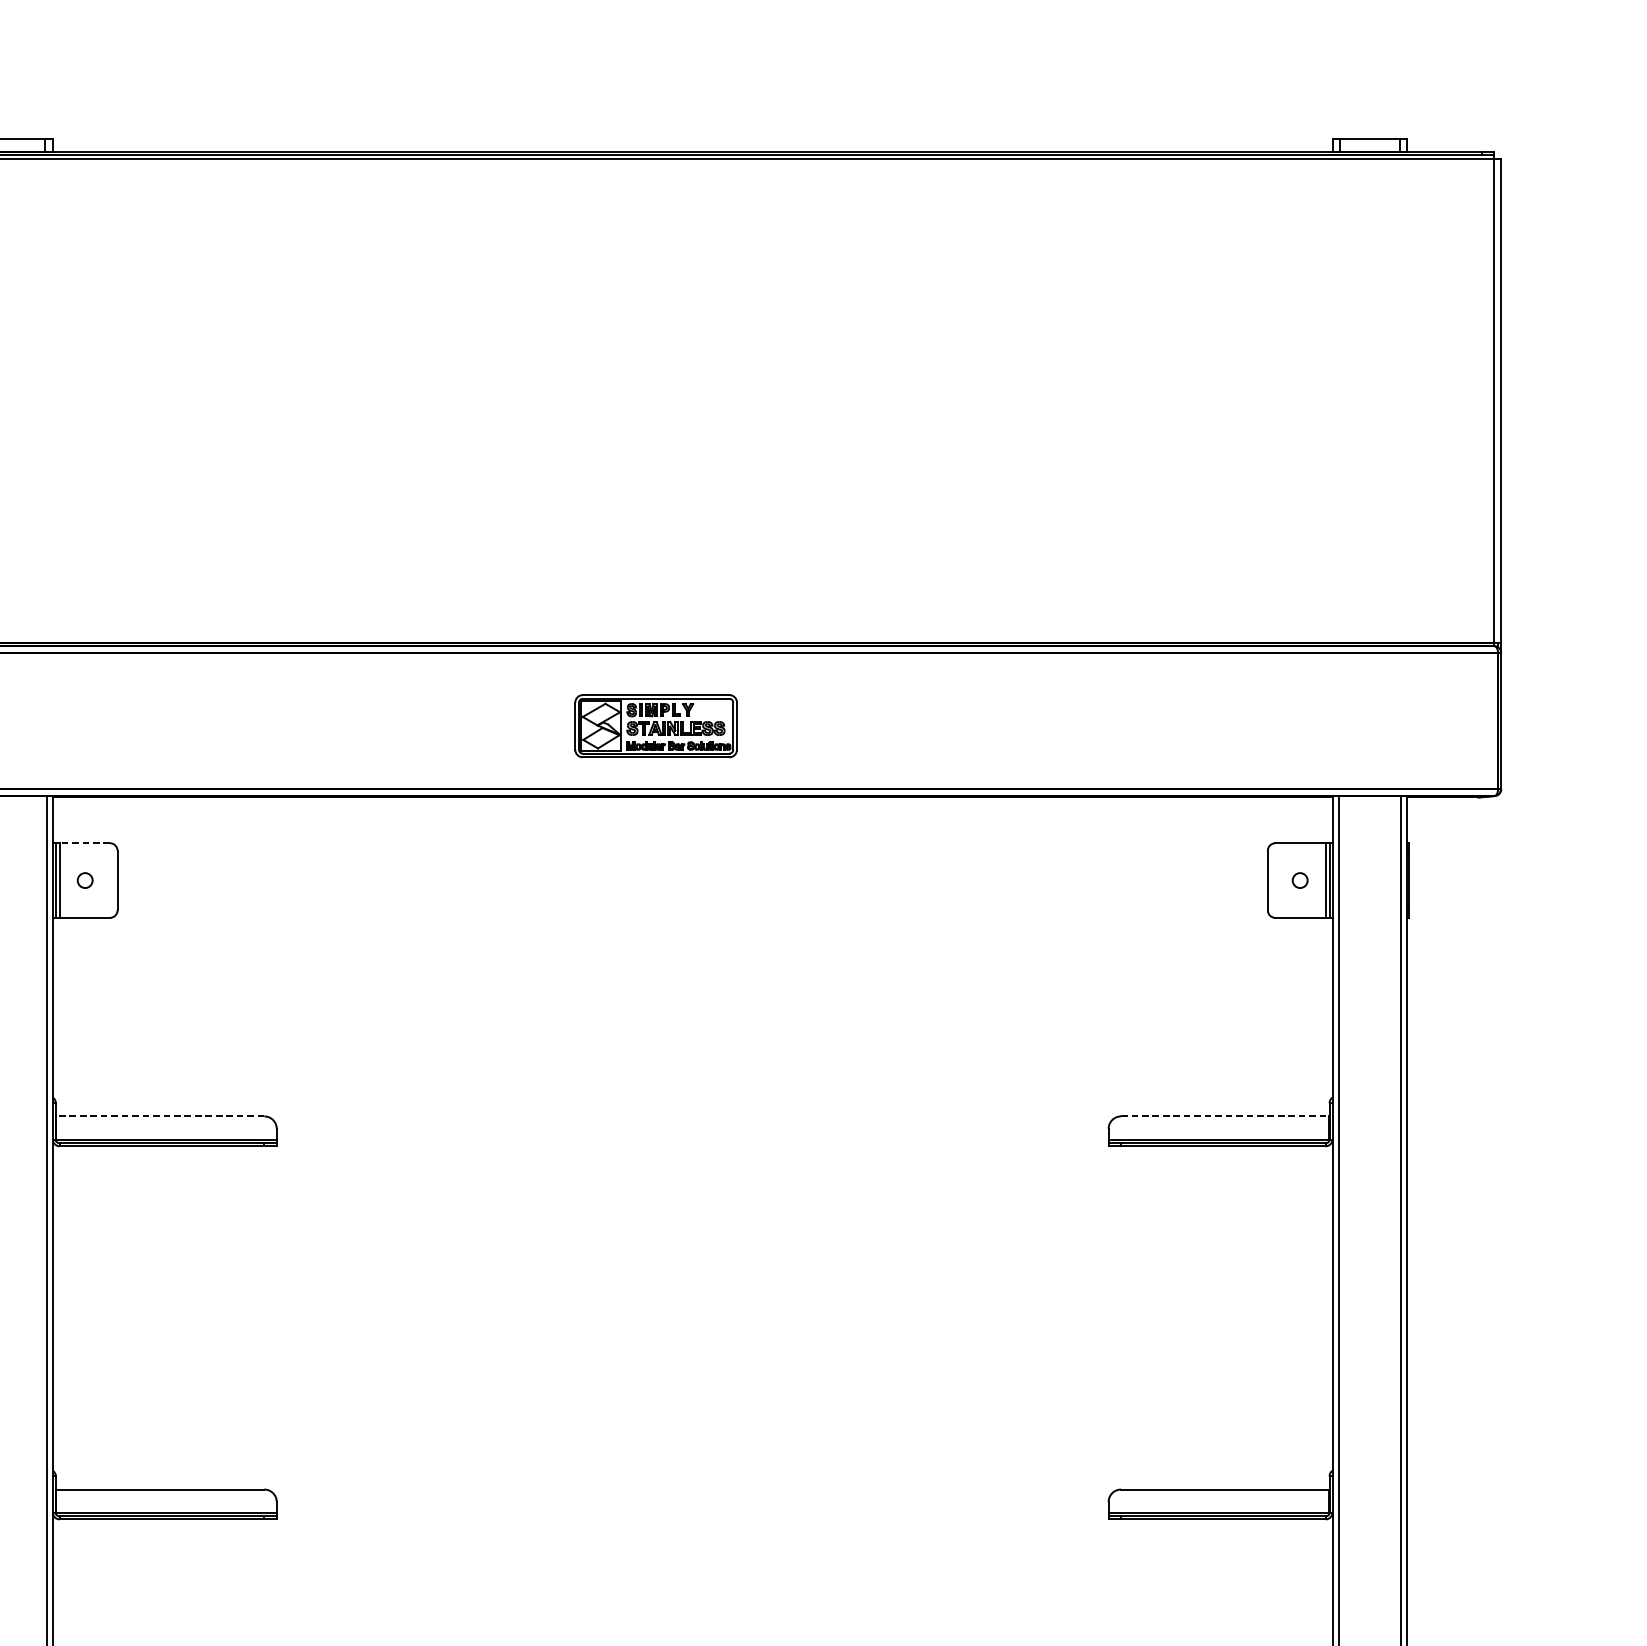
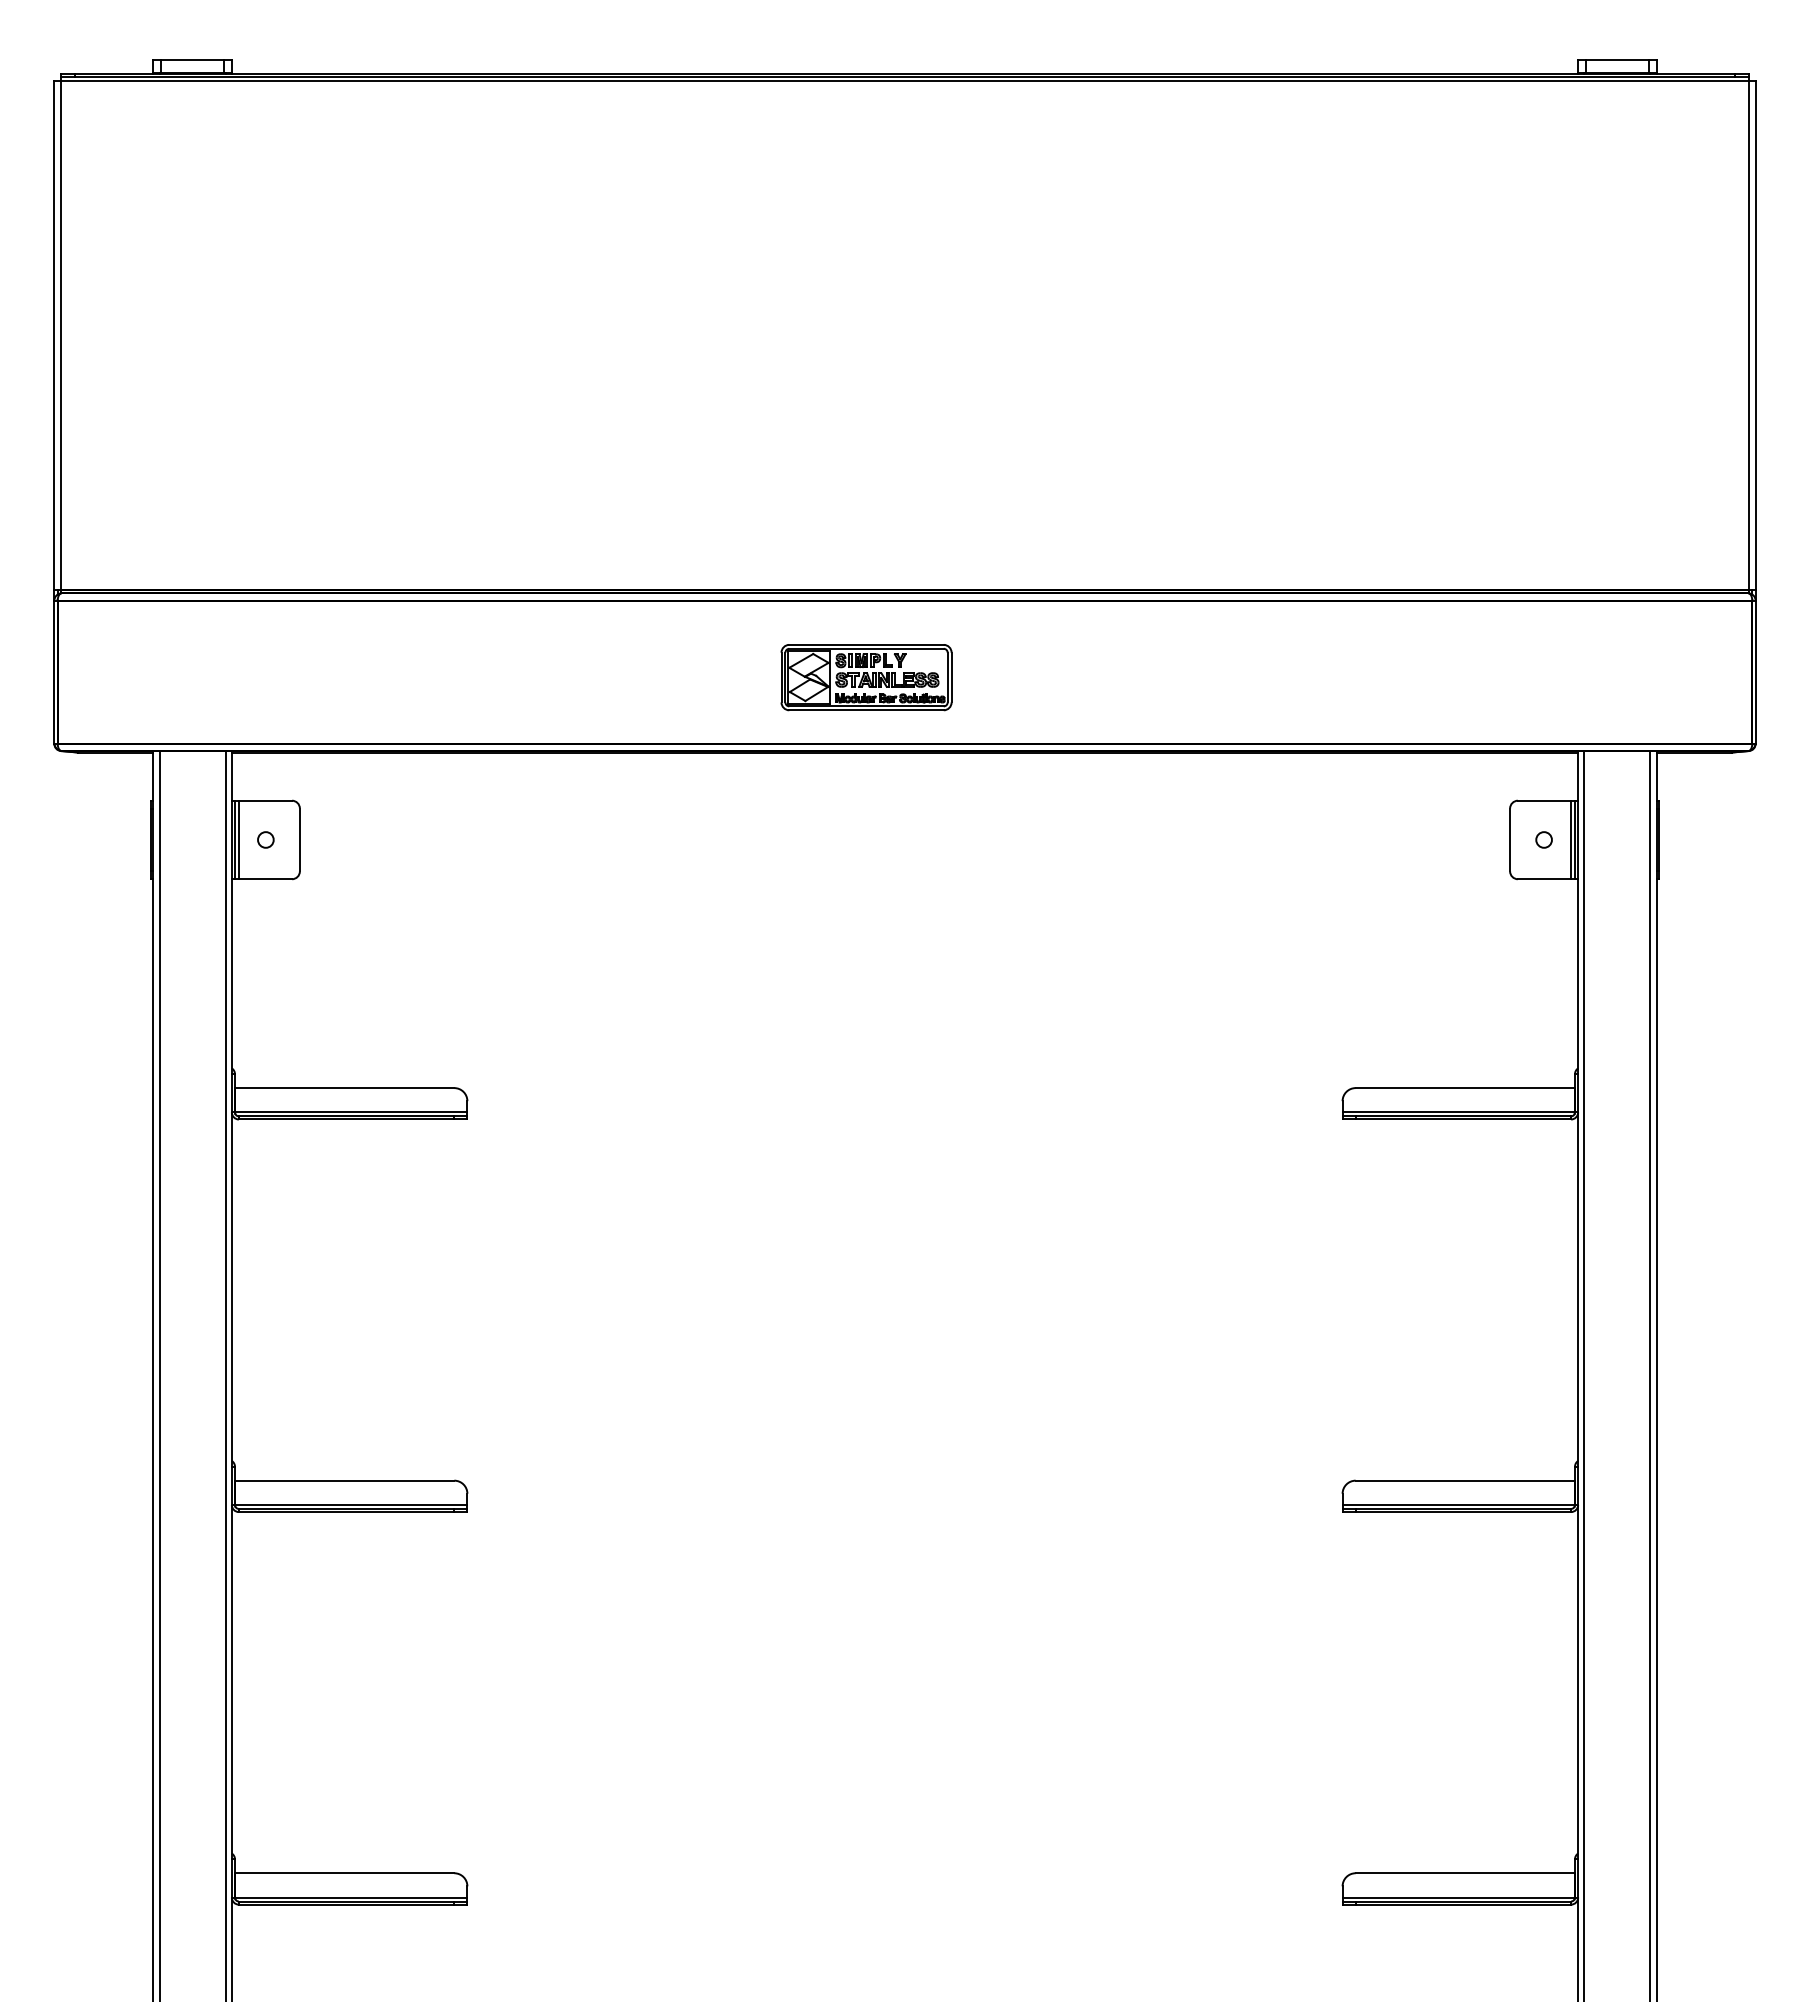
line: (84, 843) -> (265, 800), dashed -> solid
line: (159, 1116) -> (344, 1088), dashed -> solid
line: (1225, 1116) -> (1465, 1088), dashed -> solid

